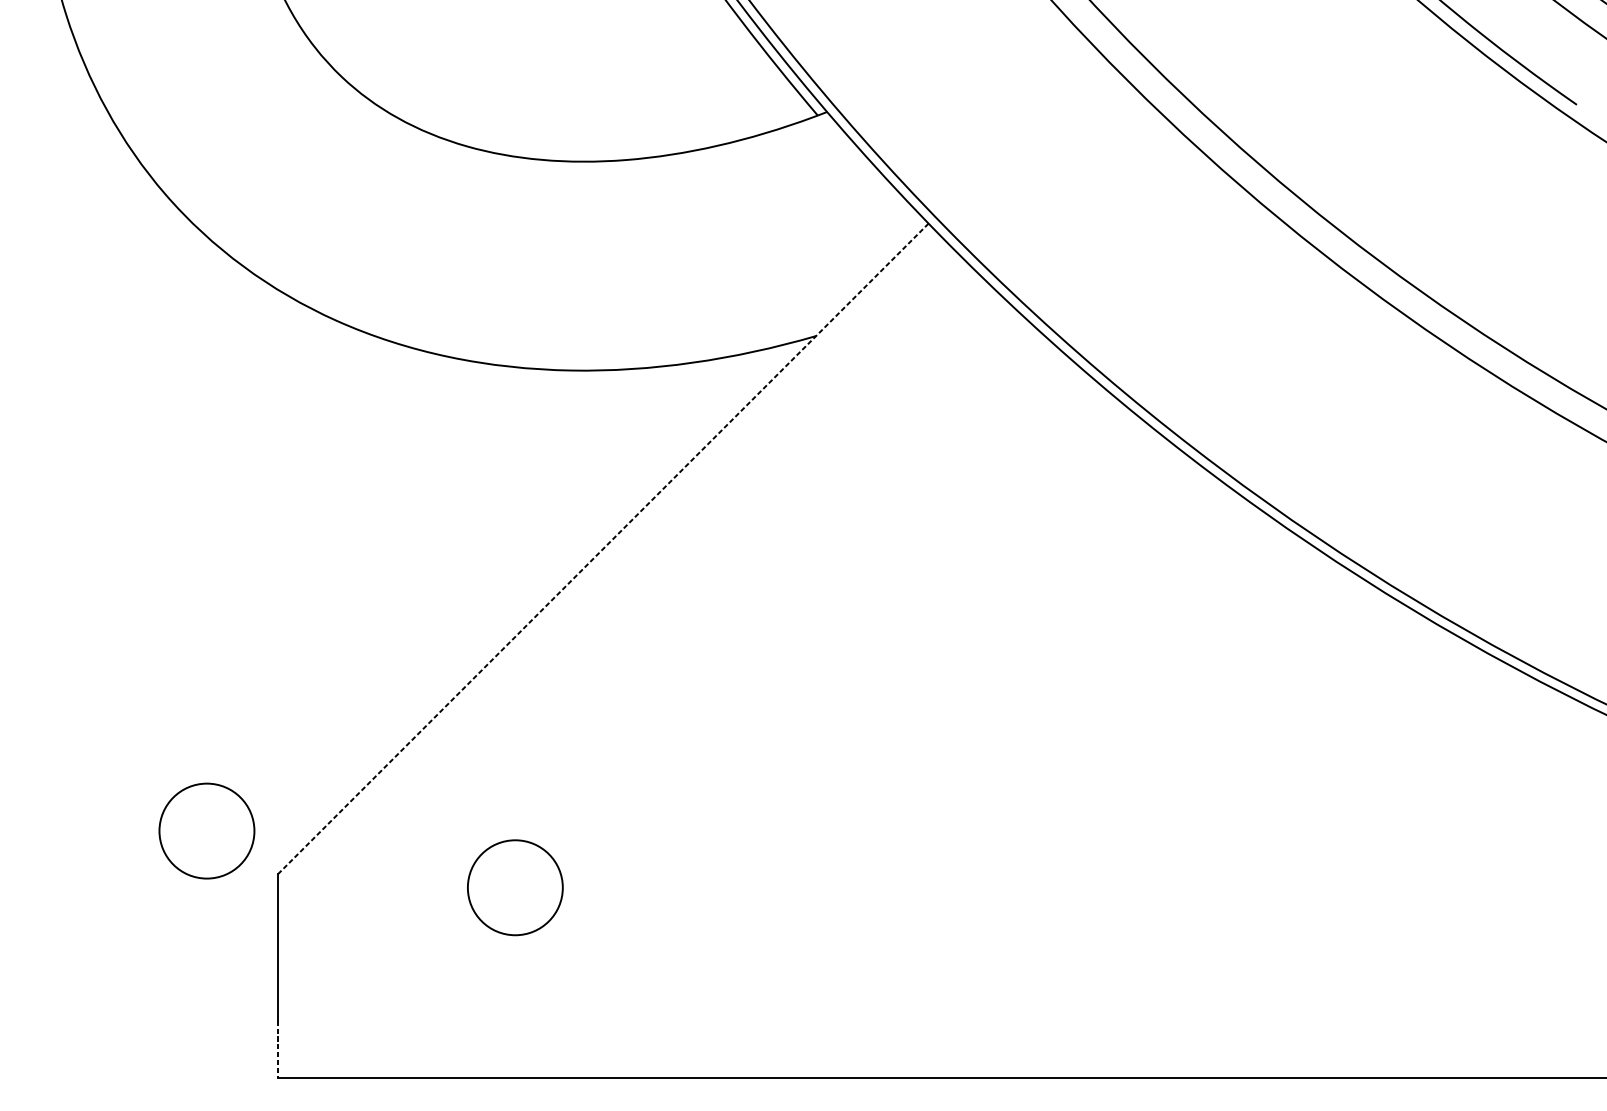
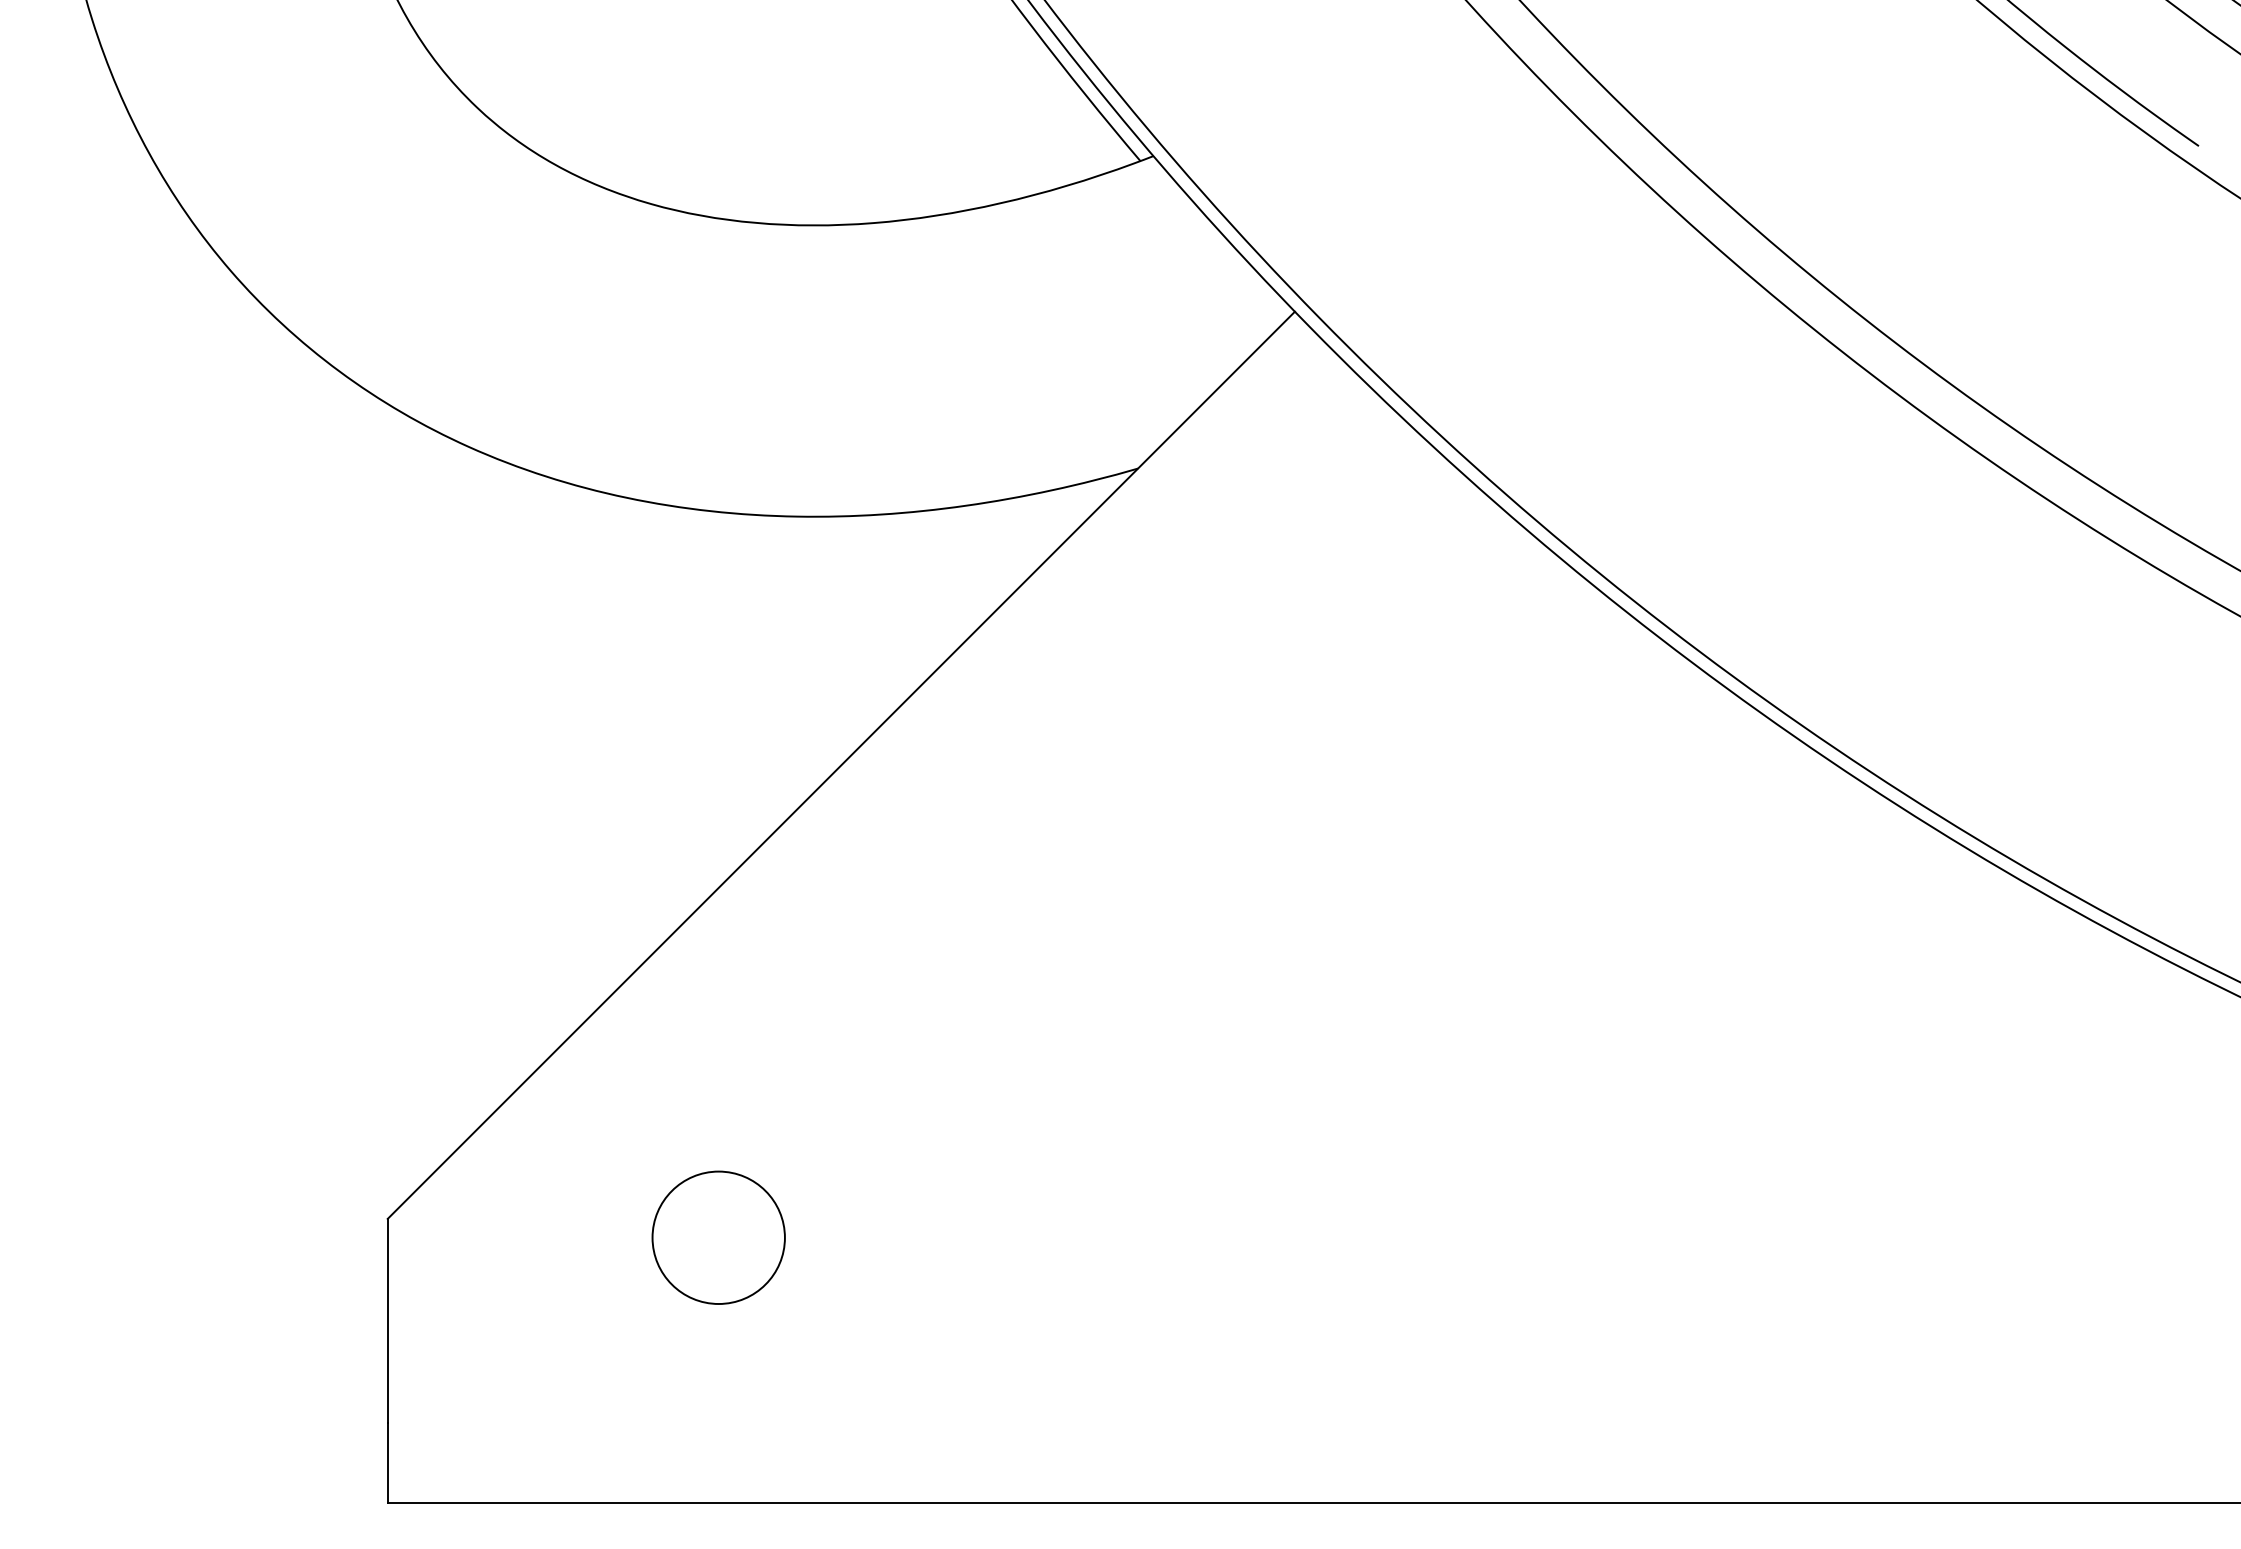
line: (602, 549) -> (840, 765), dashed -> solid
circle: (206, 830) -> (288, 1158), removed
line: (277, 1048) -> (387, 1462), dashed -> solid

